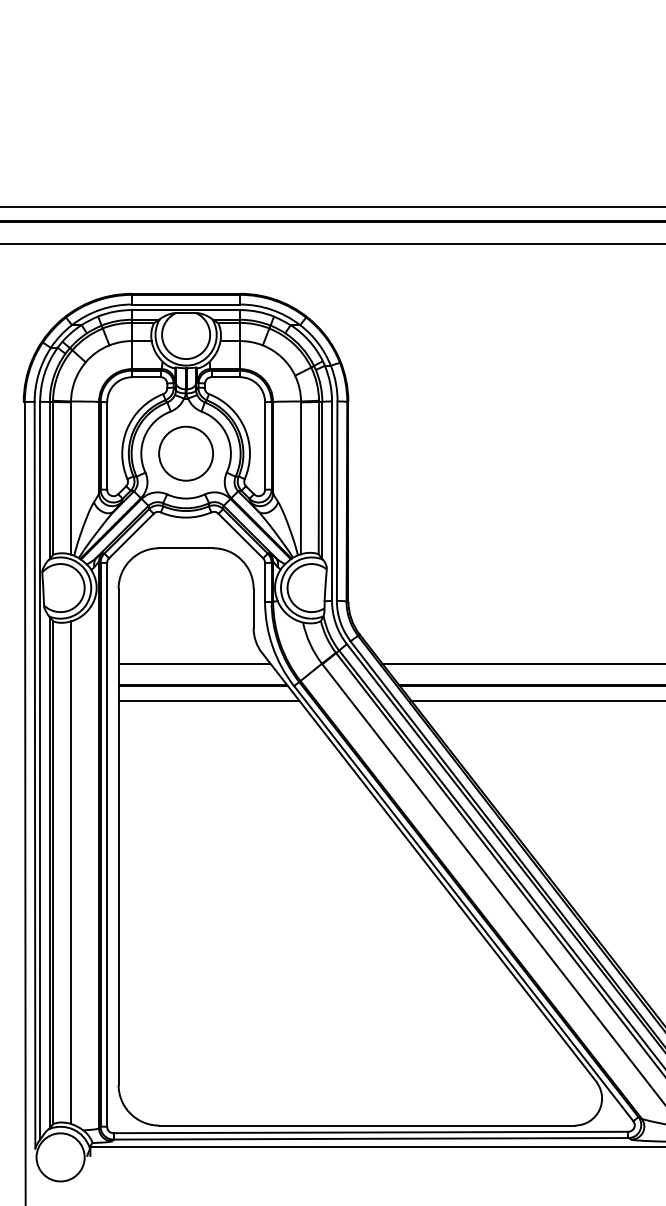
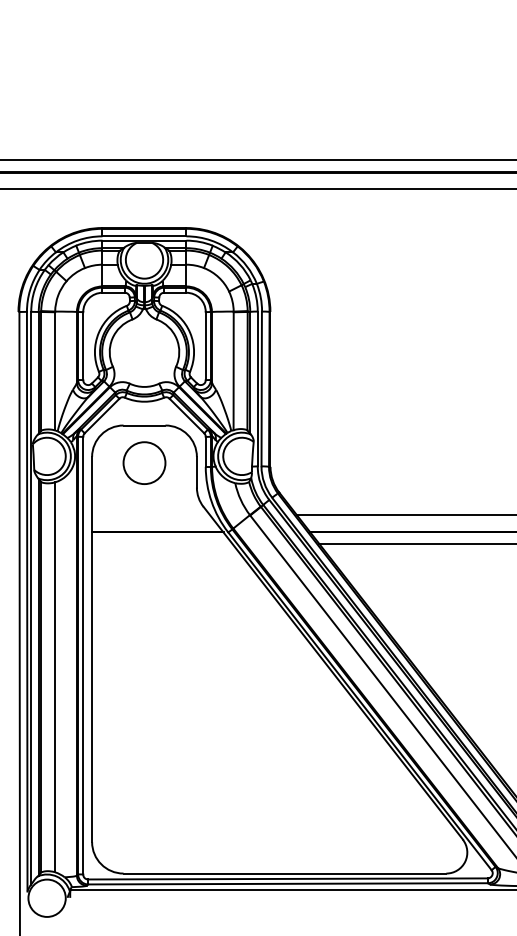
circle: (186, 452) -> (144, 462), moved
line: (193, 664) -> (150, 515), removed
line: (209, 700) -> (162, 543), removed

